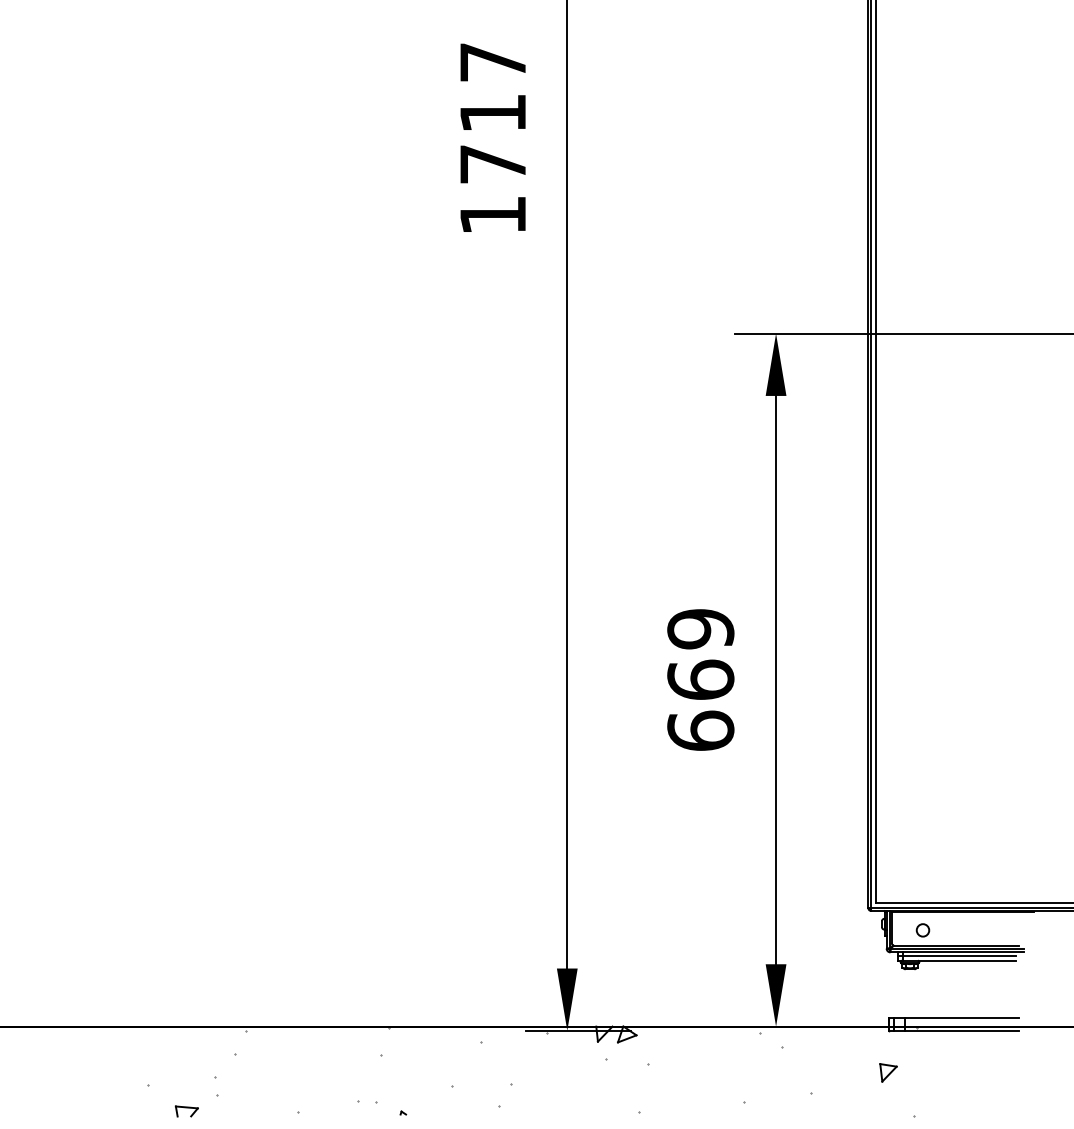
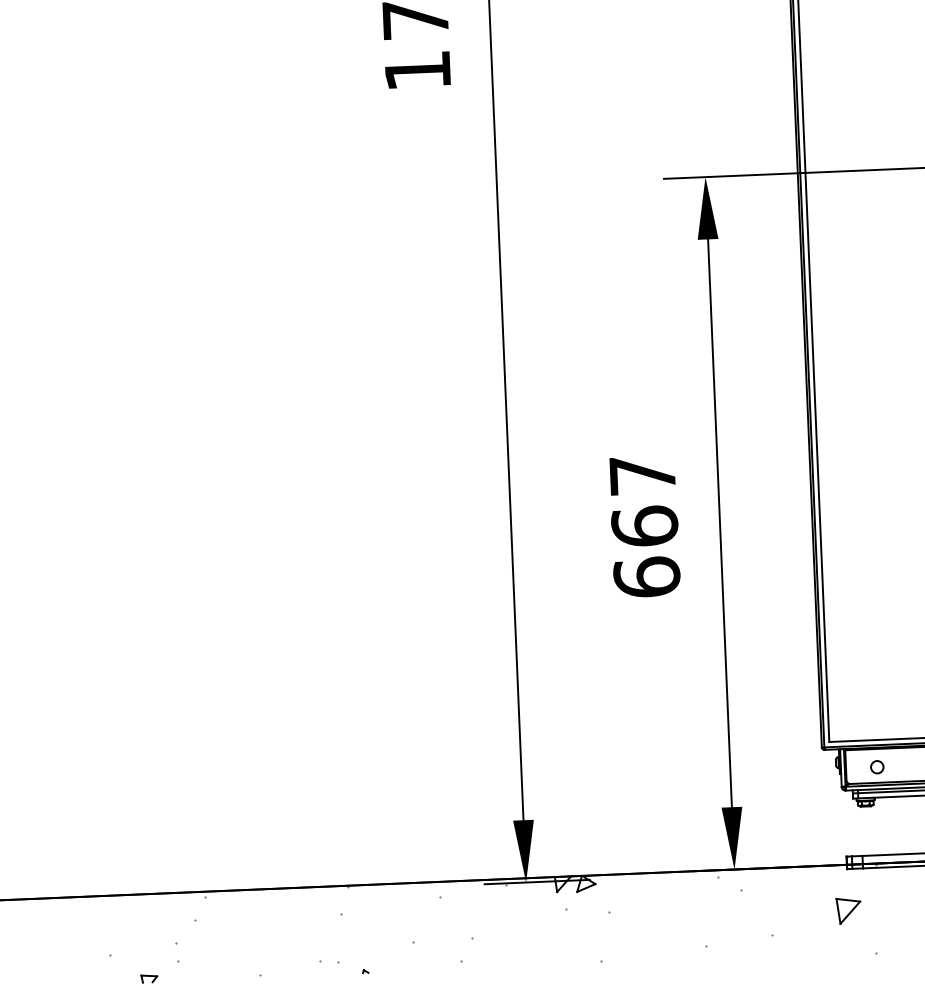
text: (700, 629) -> (642, 475), 669 -> 667
part: (888, 1072) -> (848, 910), size x1.43
part: (186, 1110) -> (148, 978), size x0.71

